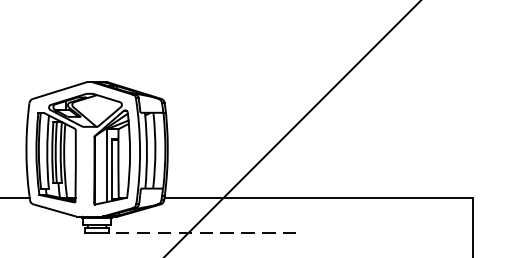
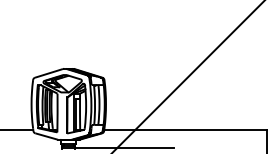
line: (202, 233) -> (124, 148), dashed -> solid

